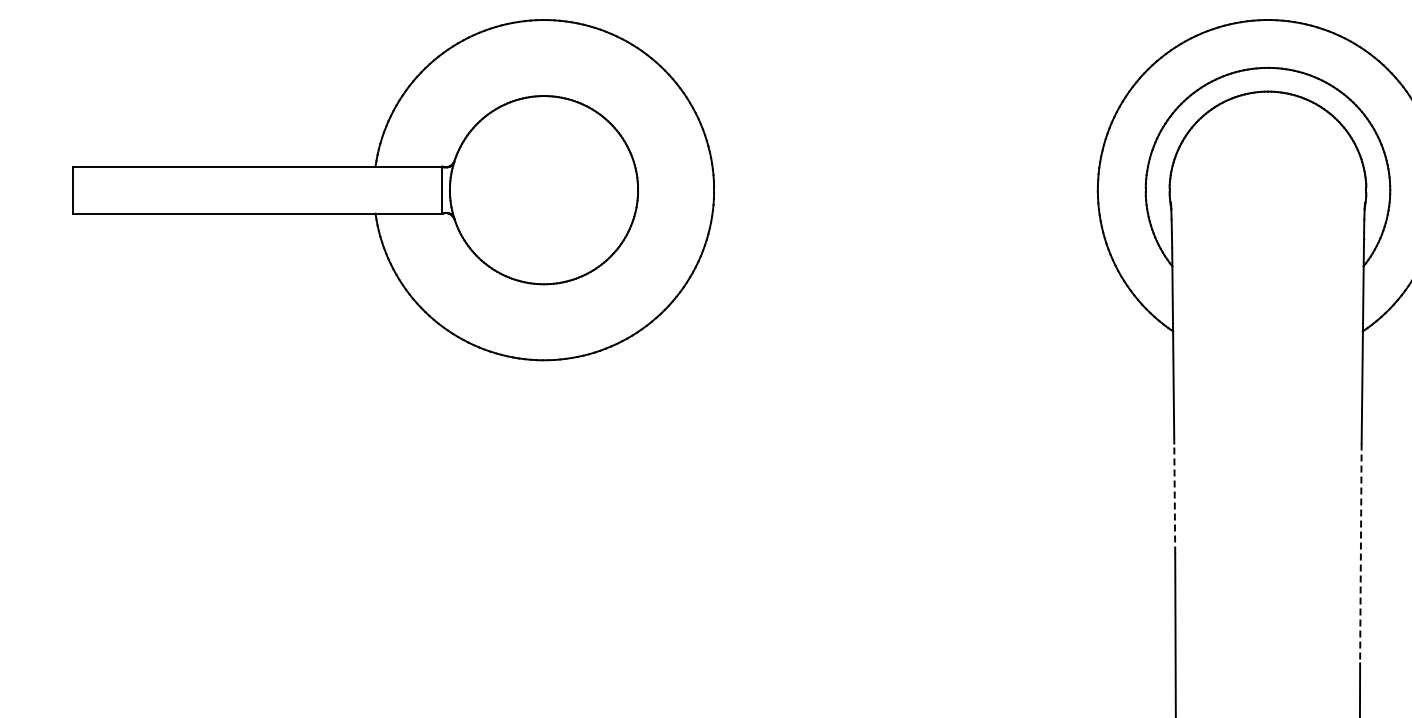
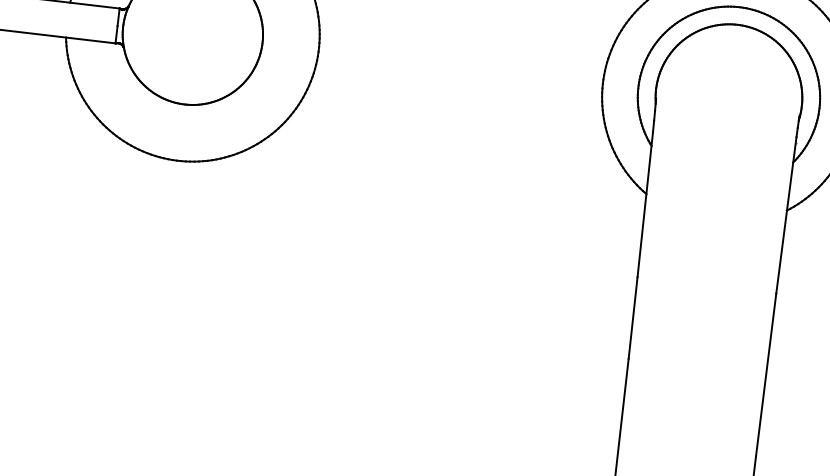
line: (1174, 498) -> (632, 317), dashed -> solid
line: (1360, 553) -> (765, 374), dashed -> solid

